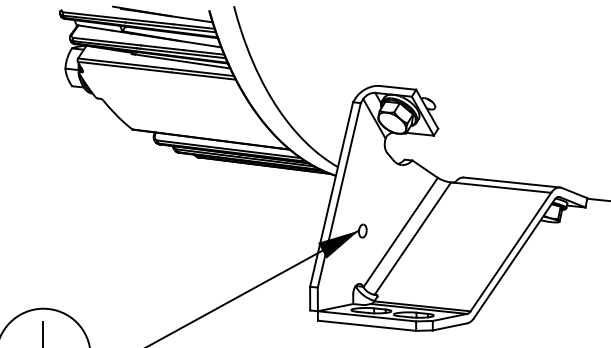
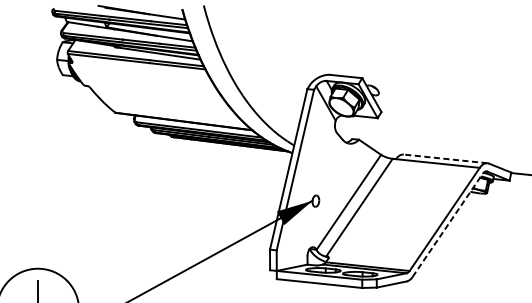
line: (511, 182) -> (445, 158), solid -> dashed
line: (514, 258) -> (447, 225), solid -> dashed

